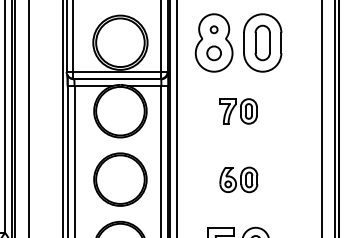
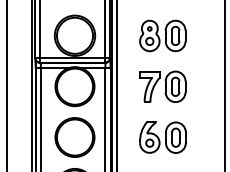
part: (238, 42) -> (162, 35), size x0.71
part: (238, 111) -> (162, 86), size x1.67
part: (238, 179) -> (162, 137), size x1.67

